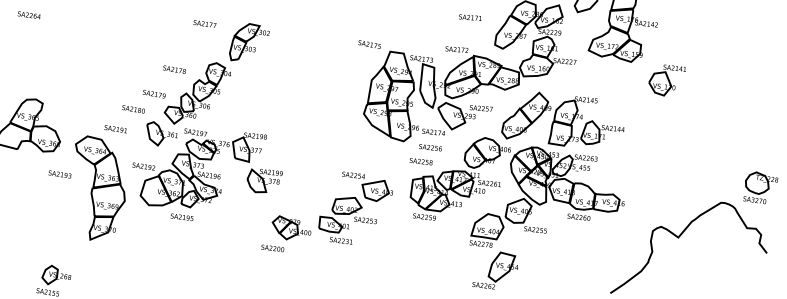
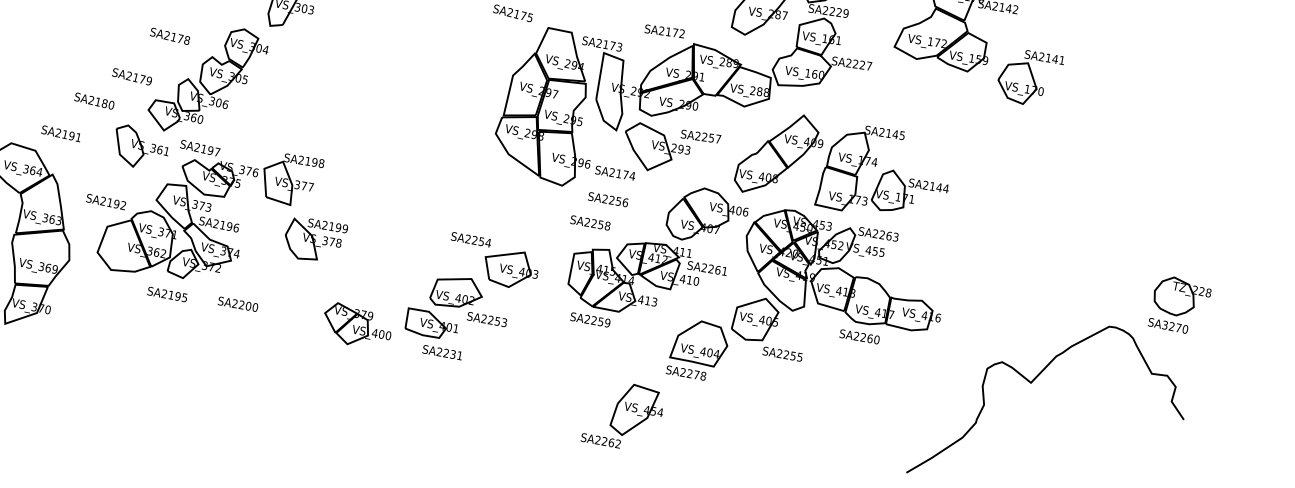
part: (666, 80) -> (1028, 77), moved
text: (272, 248) -> (237, 304), moved
part: (495, 270) -> (623, 415), moved

